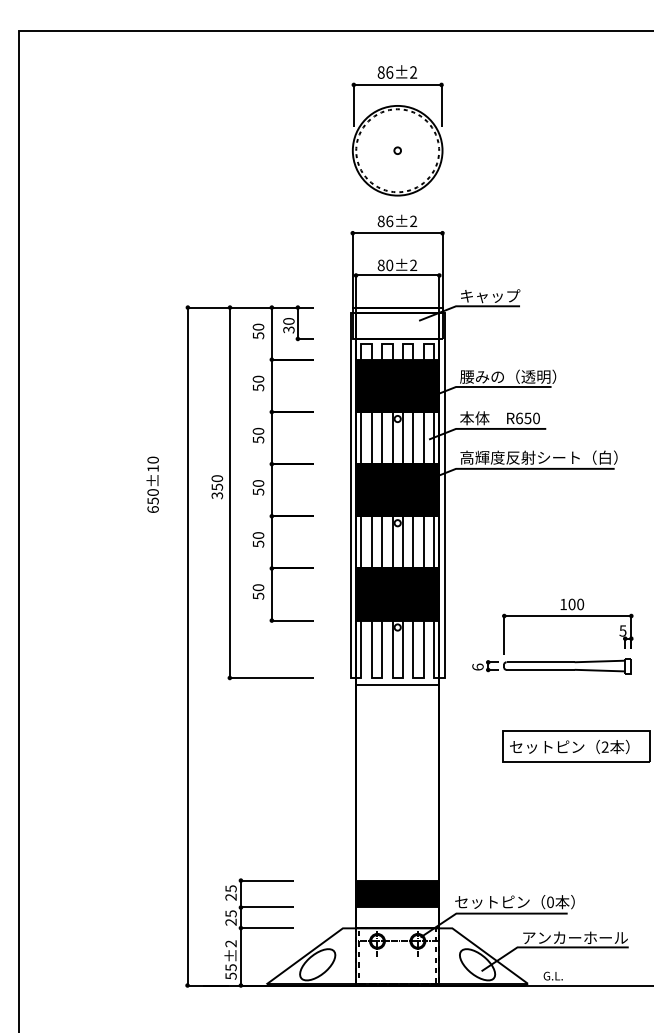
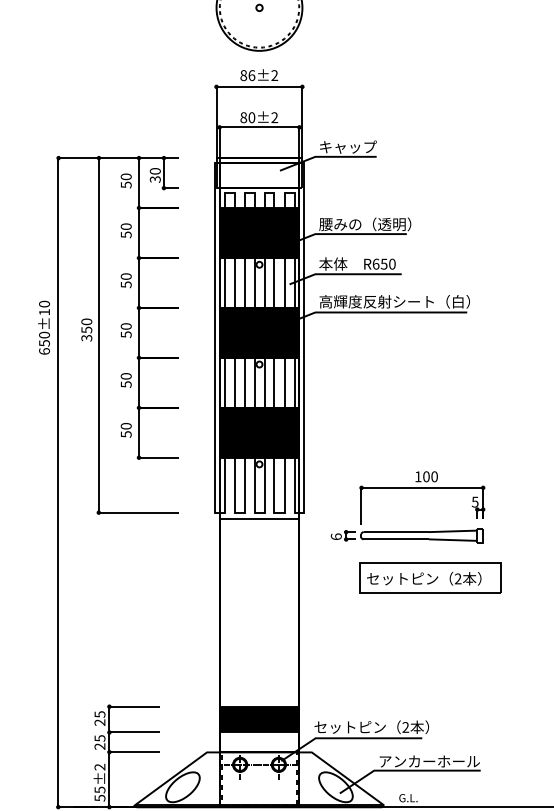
text: (152, 484) -> (43, 327), moved
part: (552, 616) -> (407, 488), moved
text: (550, 902) -> (405, 727), 0 -> 2

